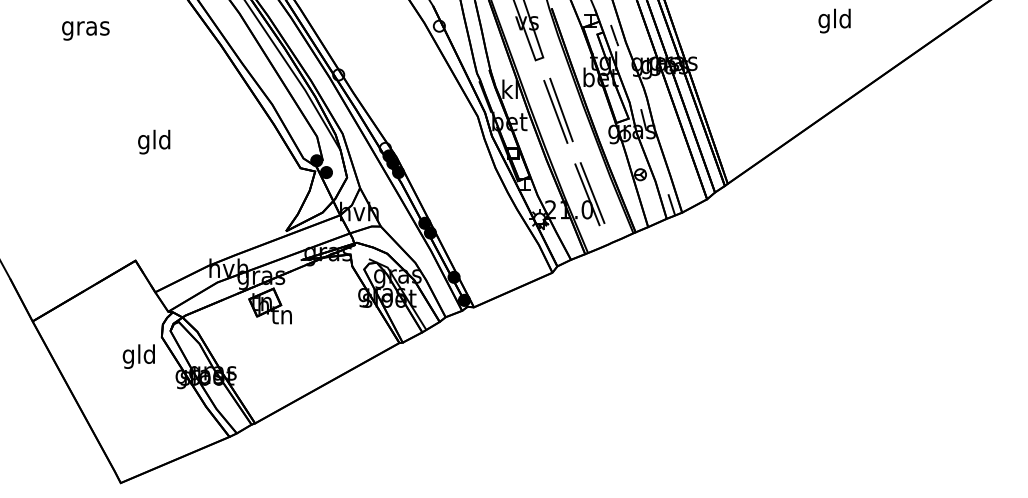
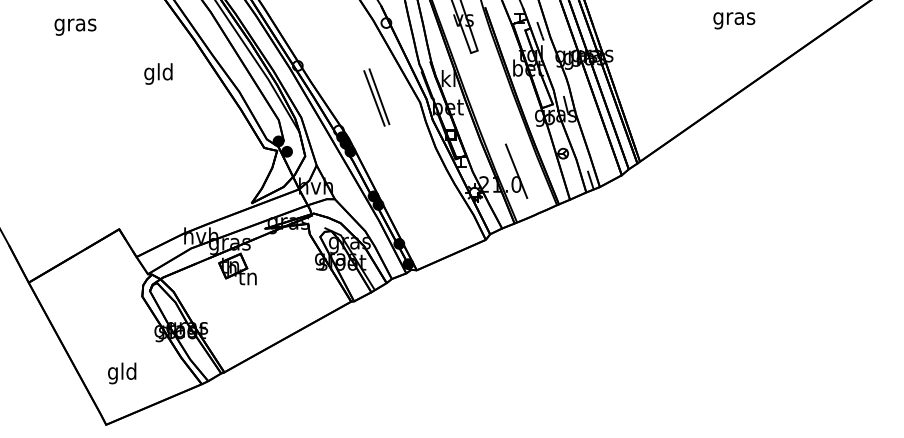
text: (834, 20) -> (733, 18), gld -> gras
part: (558, 110) -> (376, 97), moved
text: (154, 141) -> (158, 73), moved
line: (592, 193) -> (521, 170), removed
text: (138, 356) -> (121, 373), moved

